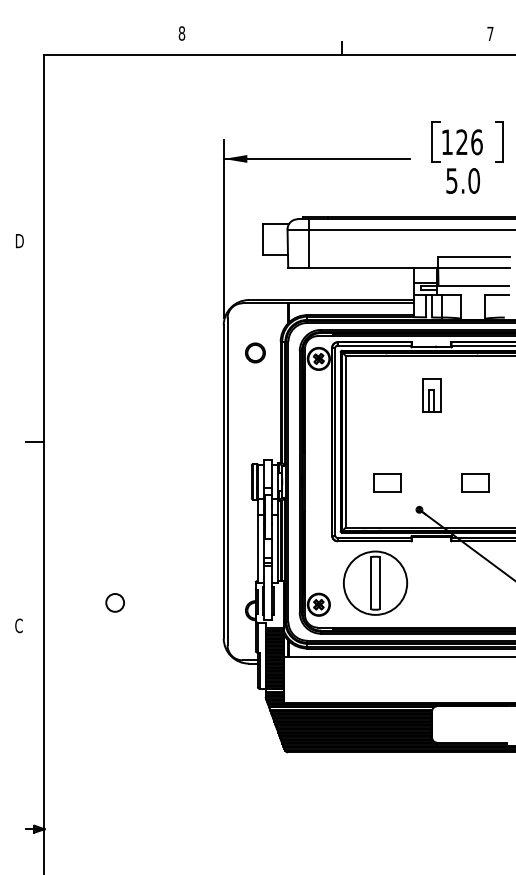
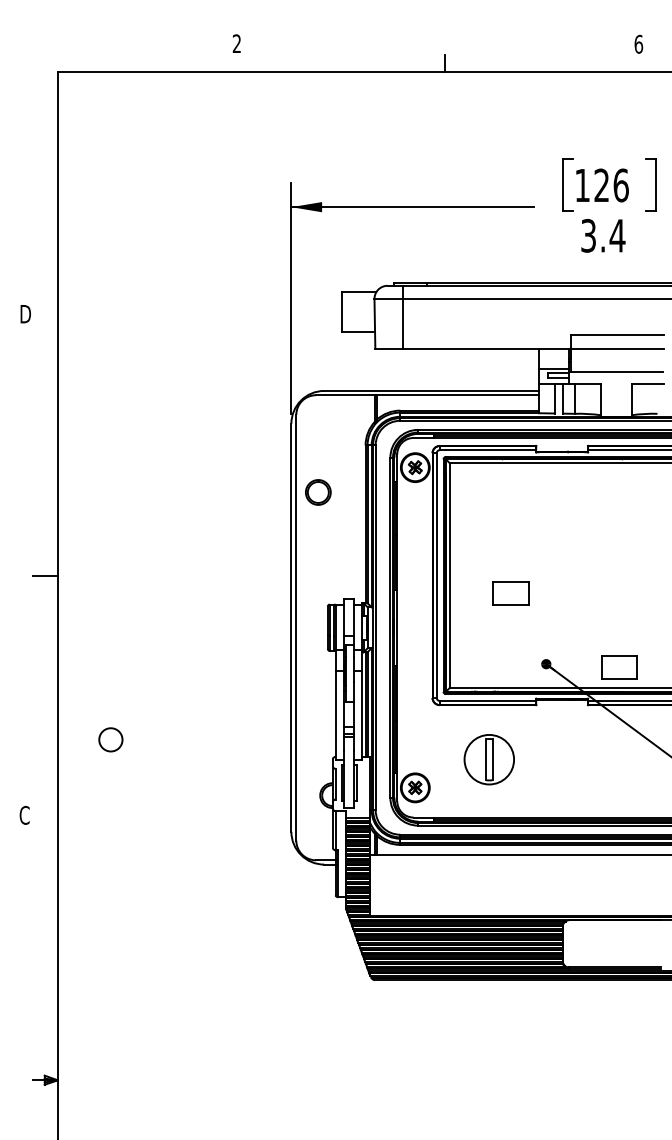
text: (181, 33) -> (236, 43), 8 -> 2
text: (490, 33) -> (638, 43), 7 -> 6
text: (463, 180) -> (603, 235), 5.0 -> 3.4
circle: (255, 352) -> (318, 491), moved
part: (431, 395) -> (562, 515), removed
part: (387, 482) -> (511, 592), moved
part: (475, 482) -> (619, 666), moved
part: (375, 582) -> (489, 758), size x0.6
circle: (114, 602) -> (109, 739), moved

